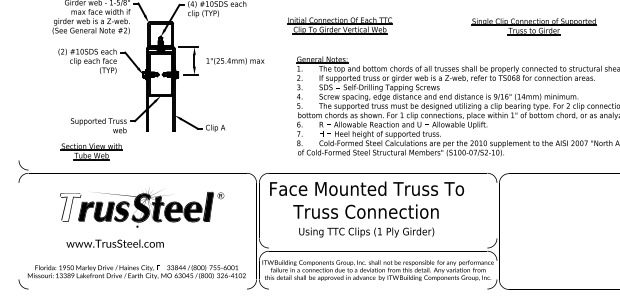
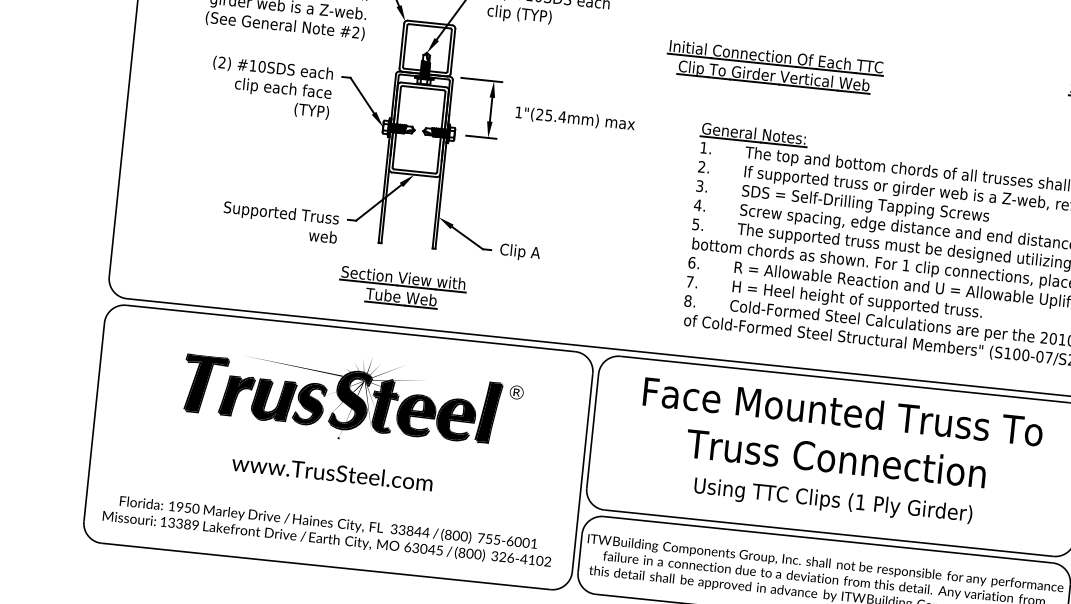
part: (339, 25) -> (773, 67), moved
part: (91, 151) -> (402, 288), moved
fill: (70, 207) -> (205, 384), added
text: (367, 209) -> (839, 454), moved
text: (114, 243) -> (331, 472), moved

